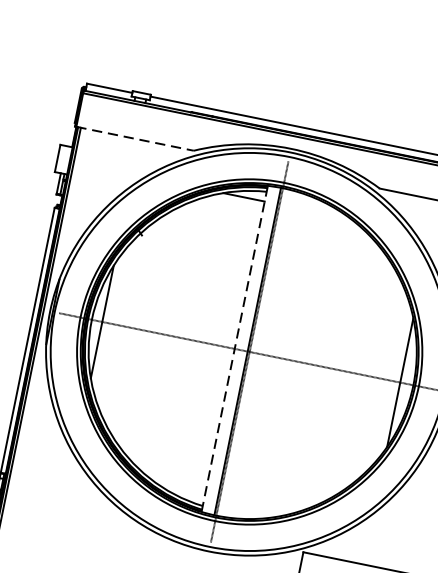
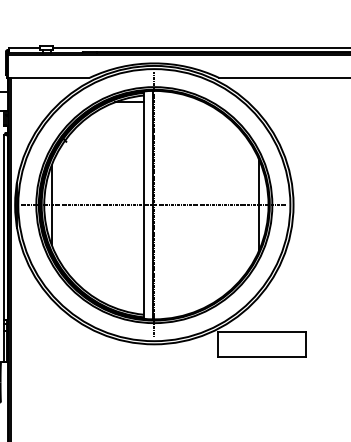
line: (135, 138) -> (48, 77), dashed -> solid
line: (234, 349) -> (143, 205), dashed -> solid

